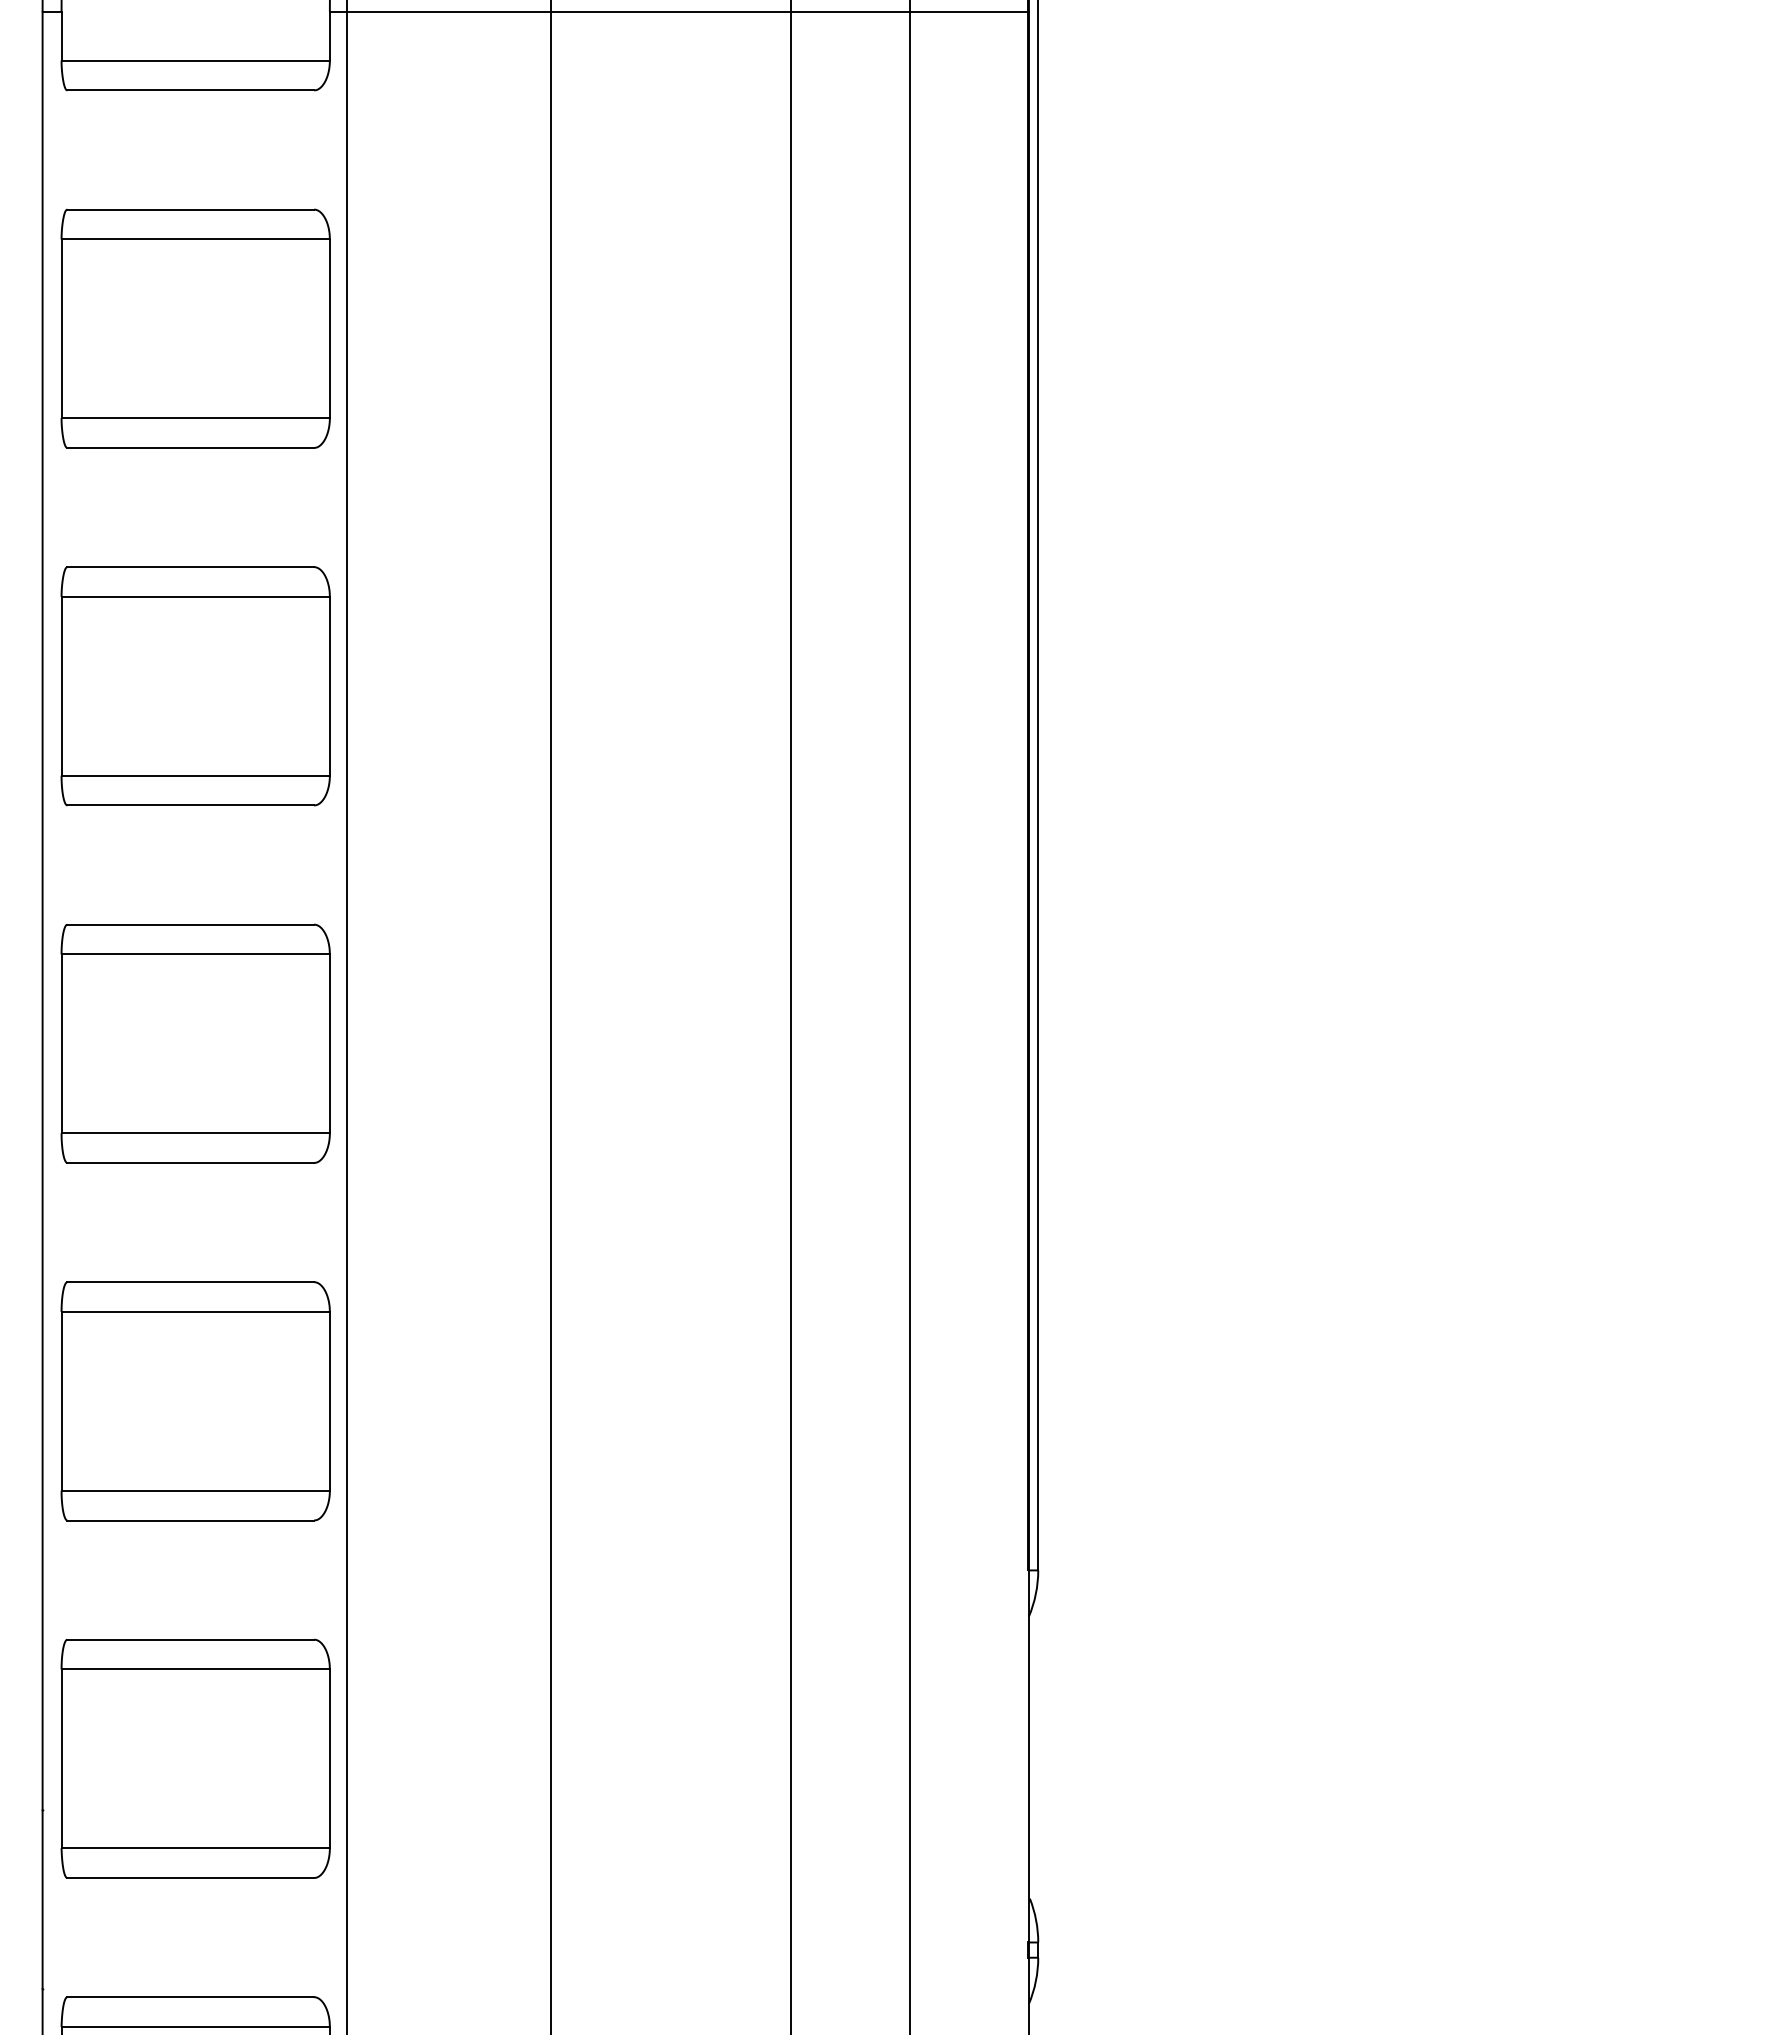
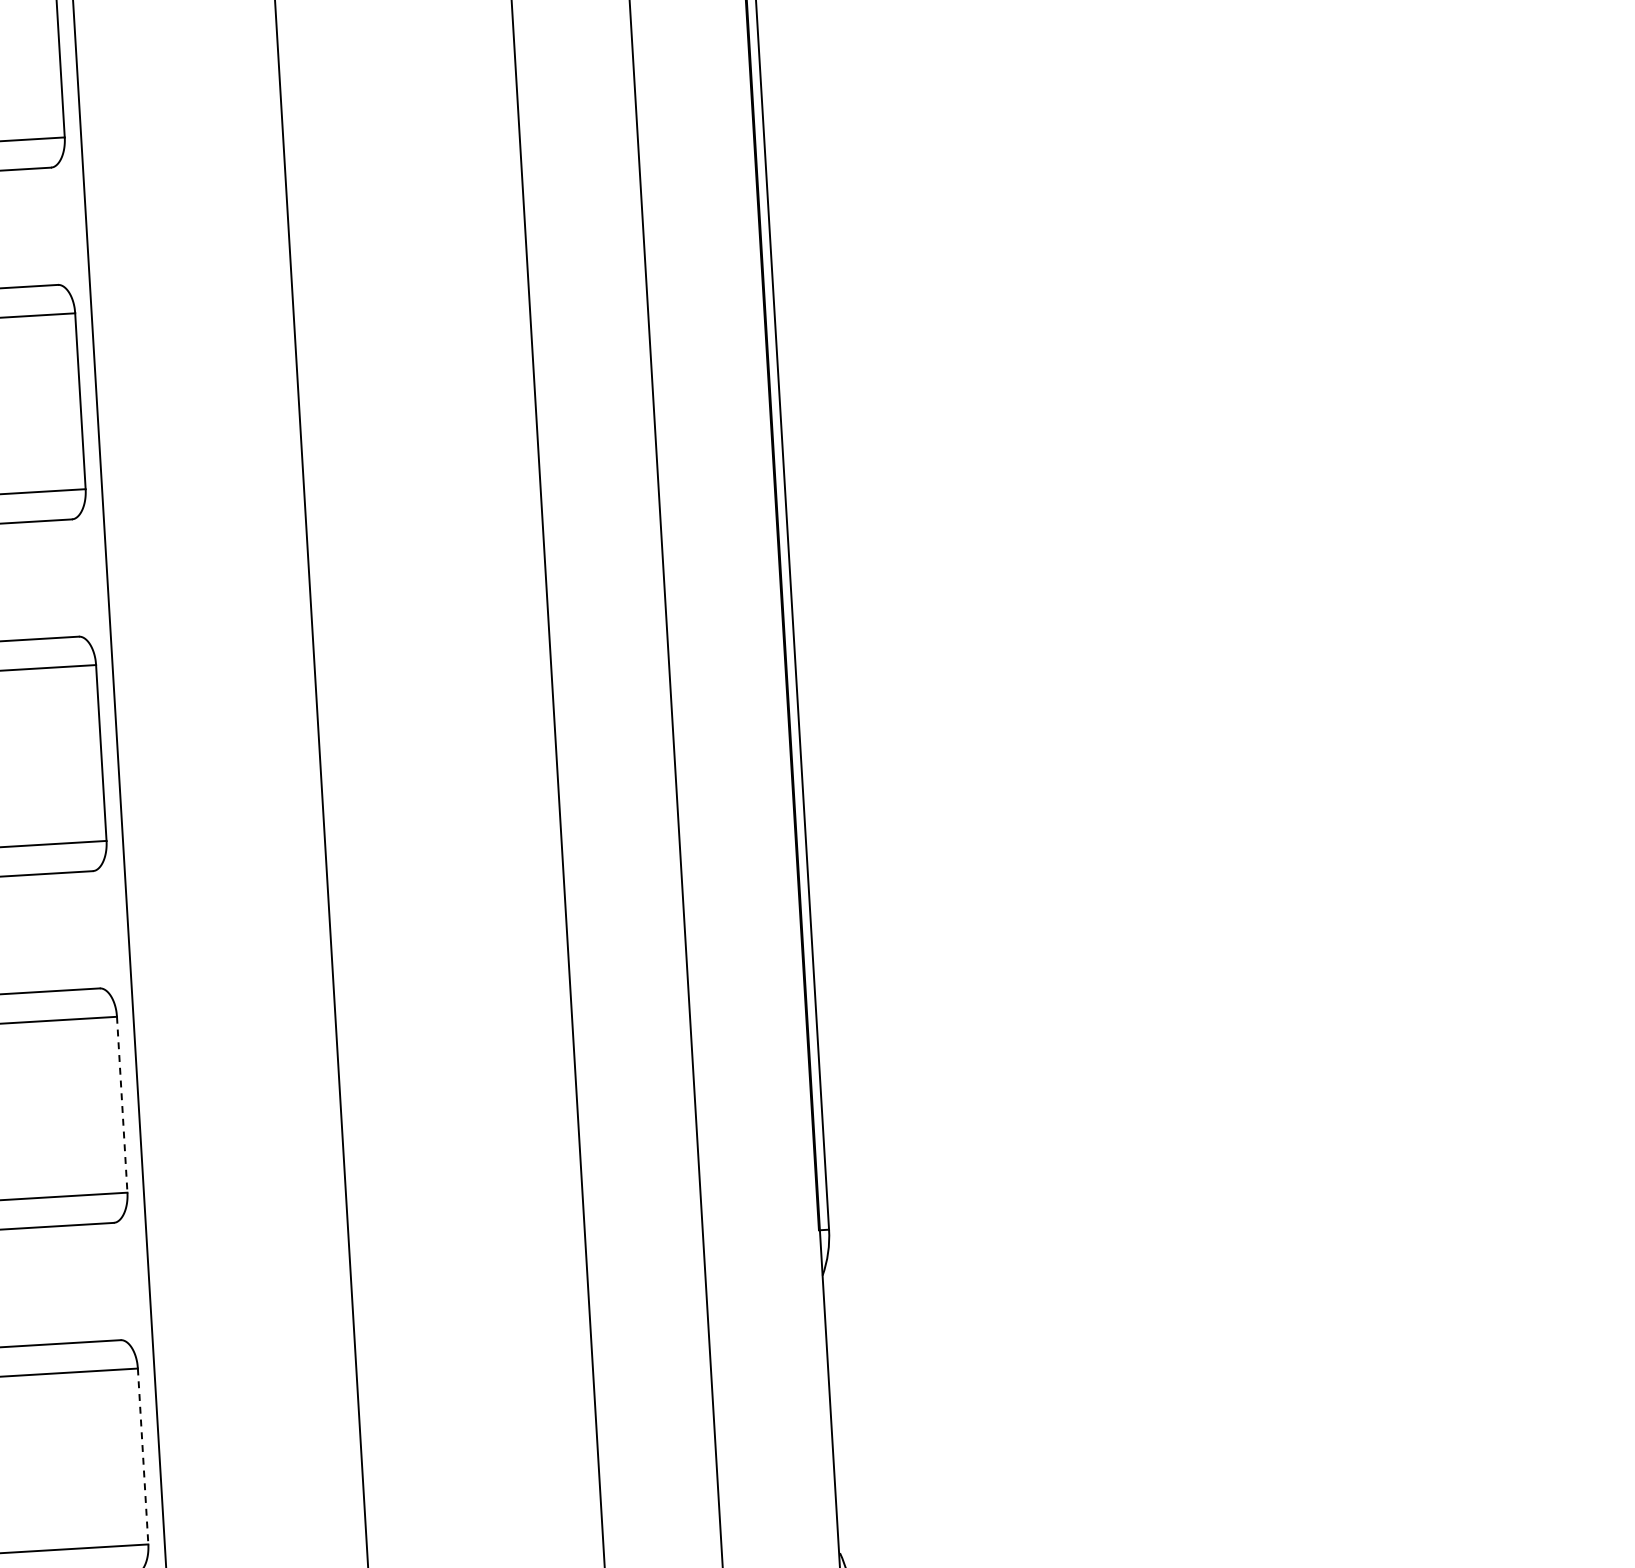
line: (329, 1401) -> (121, 1104), solid -> dashed
line: (329, 1759) -> (142, 1457), solid -> dashed

